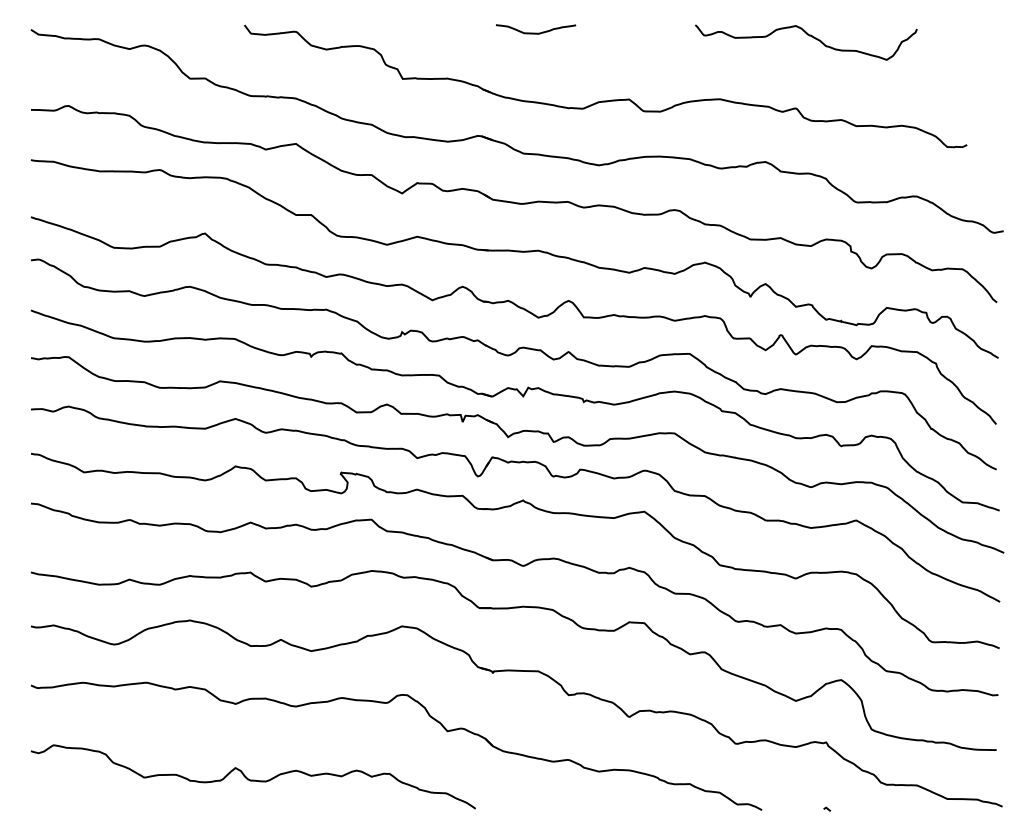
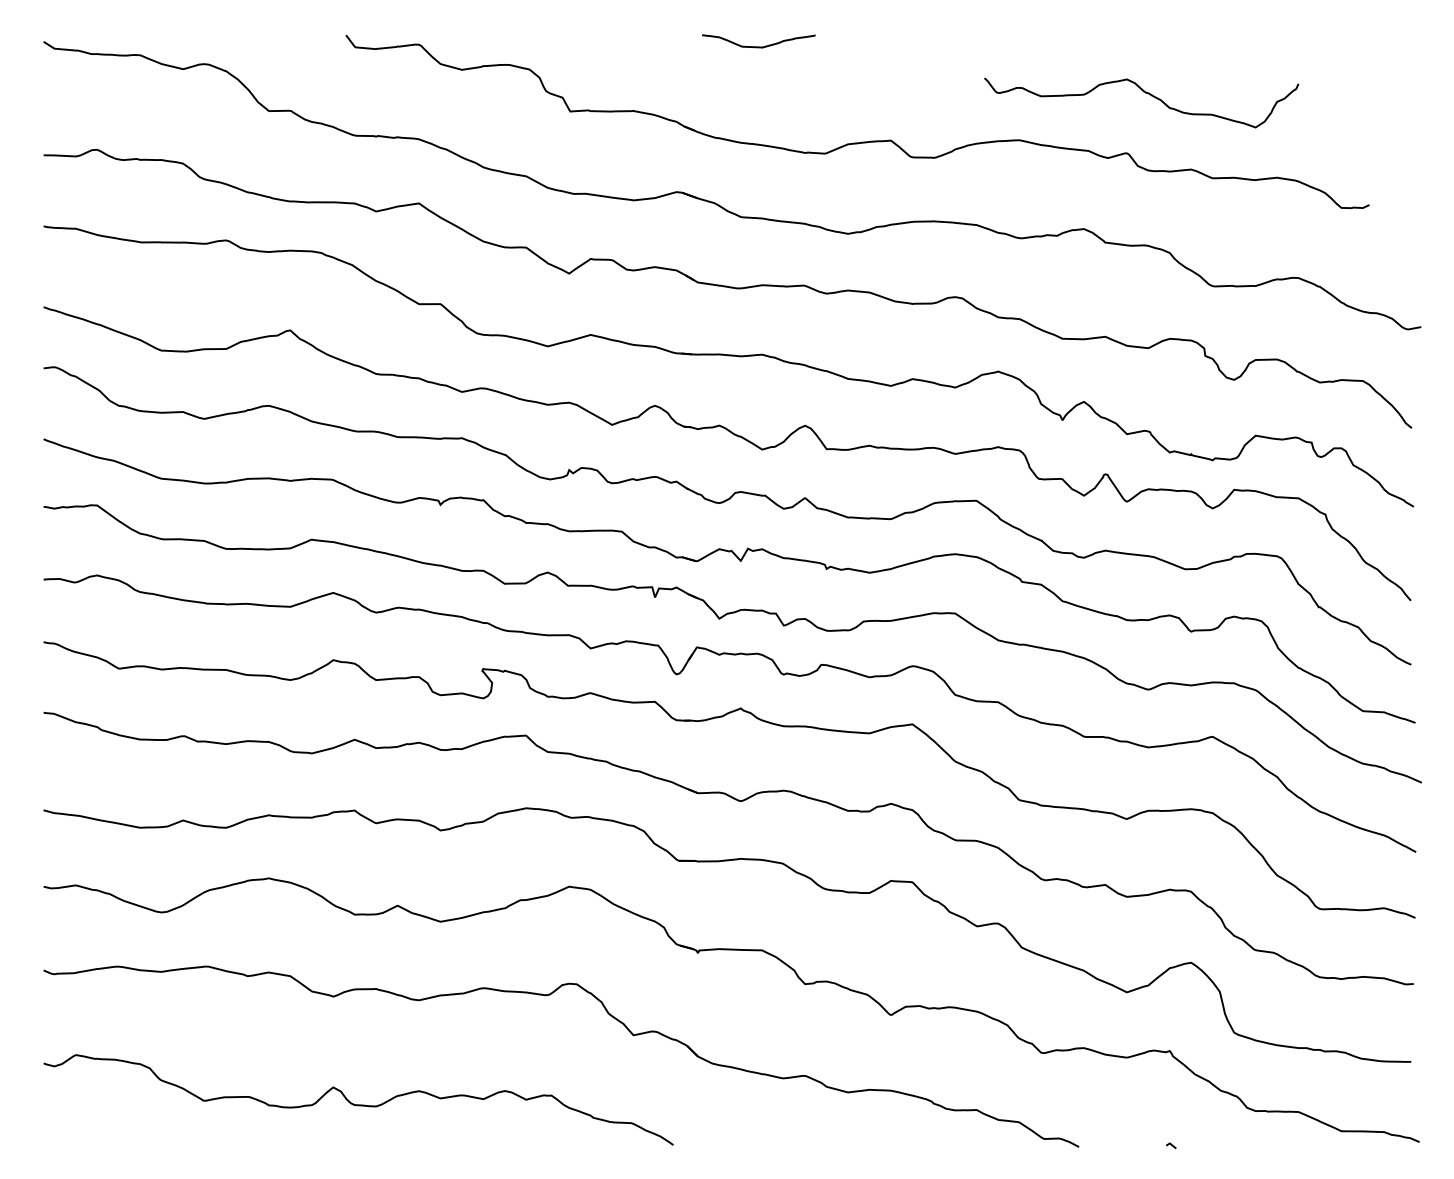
curve: (809, 35) -> (1145, 93), moved

